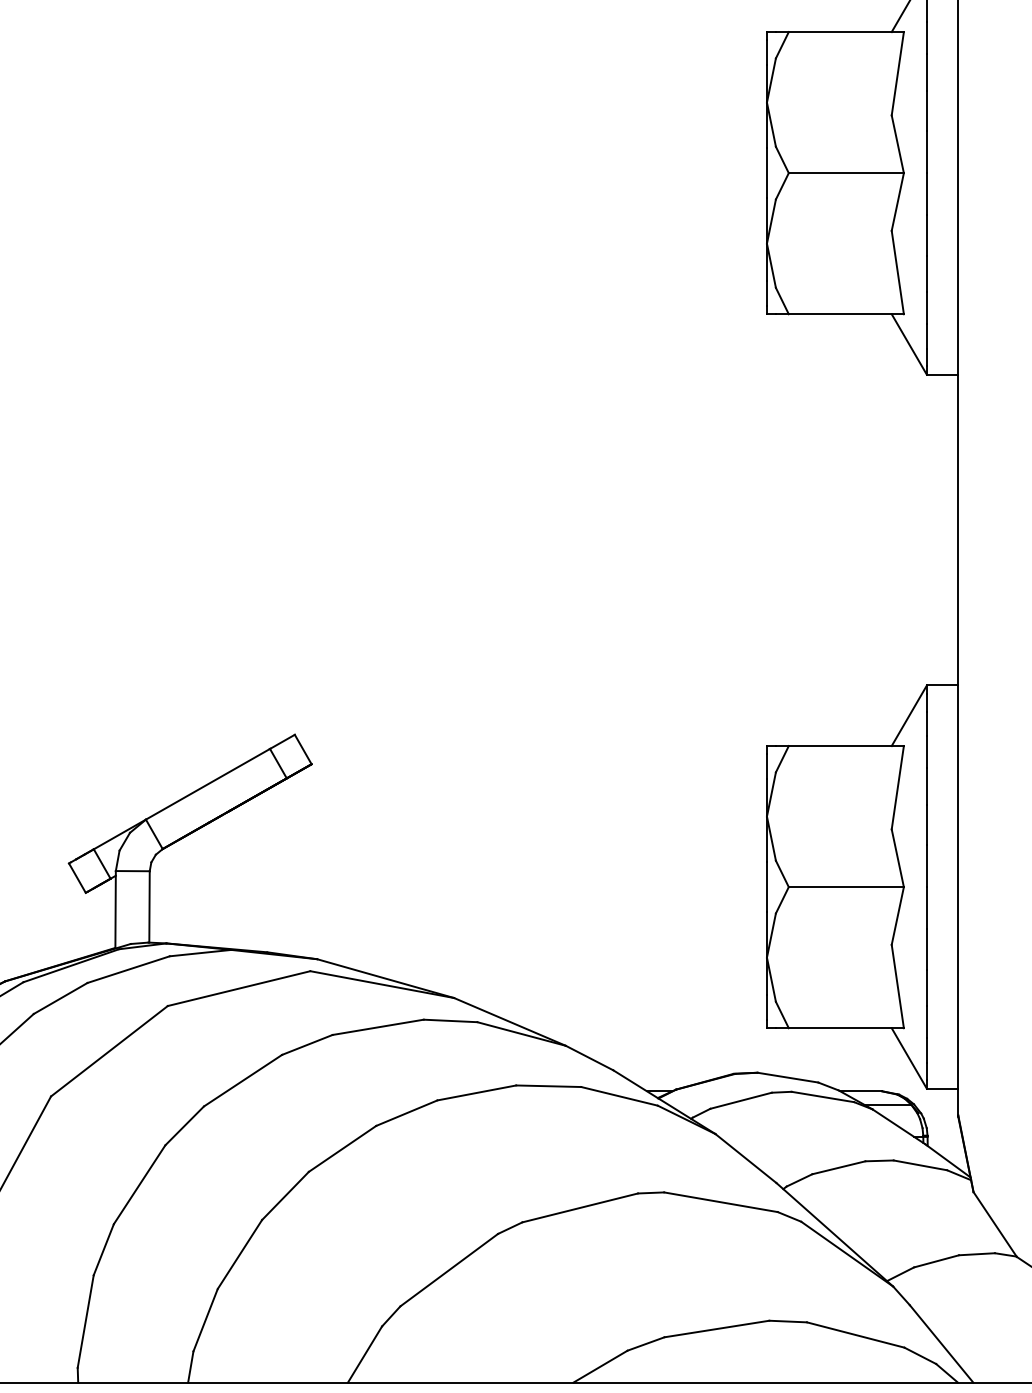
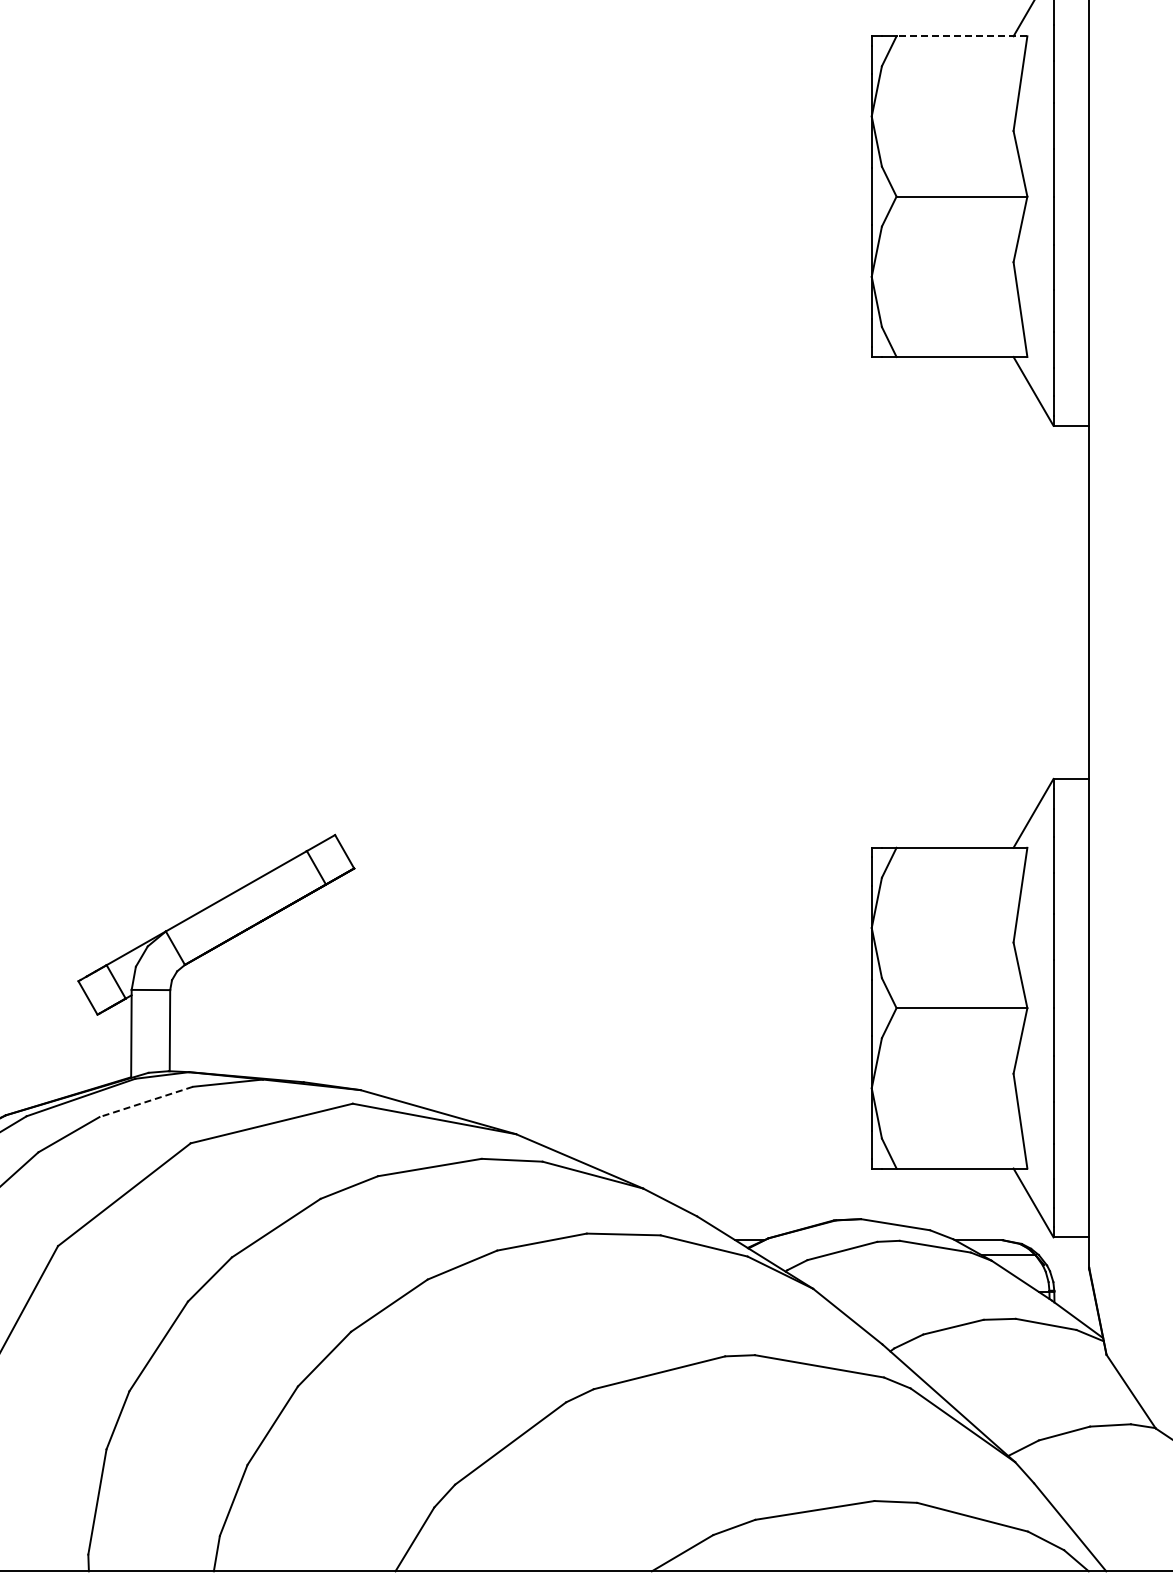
line: (845, 32) -> (961, 36), solid -> dashed
line: (128, 970) -> (145, 1102), solid -> dashed

